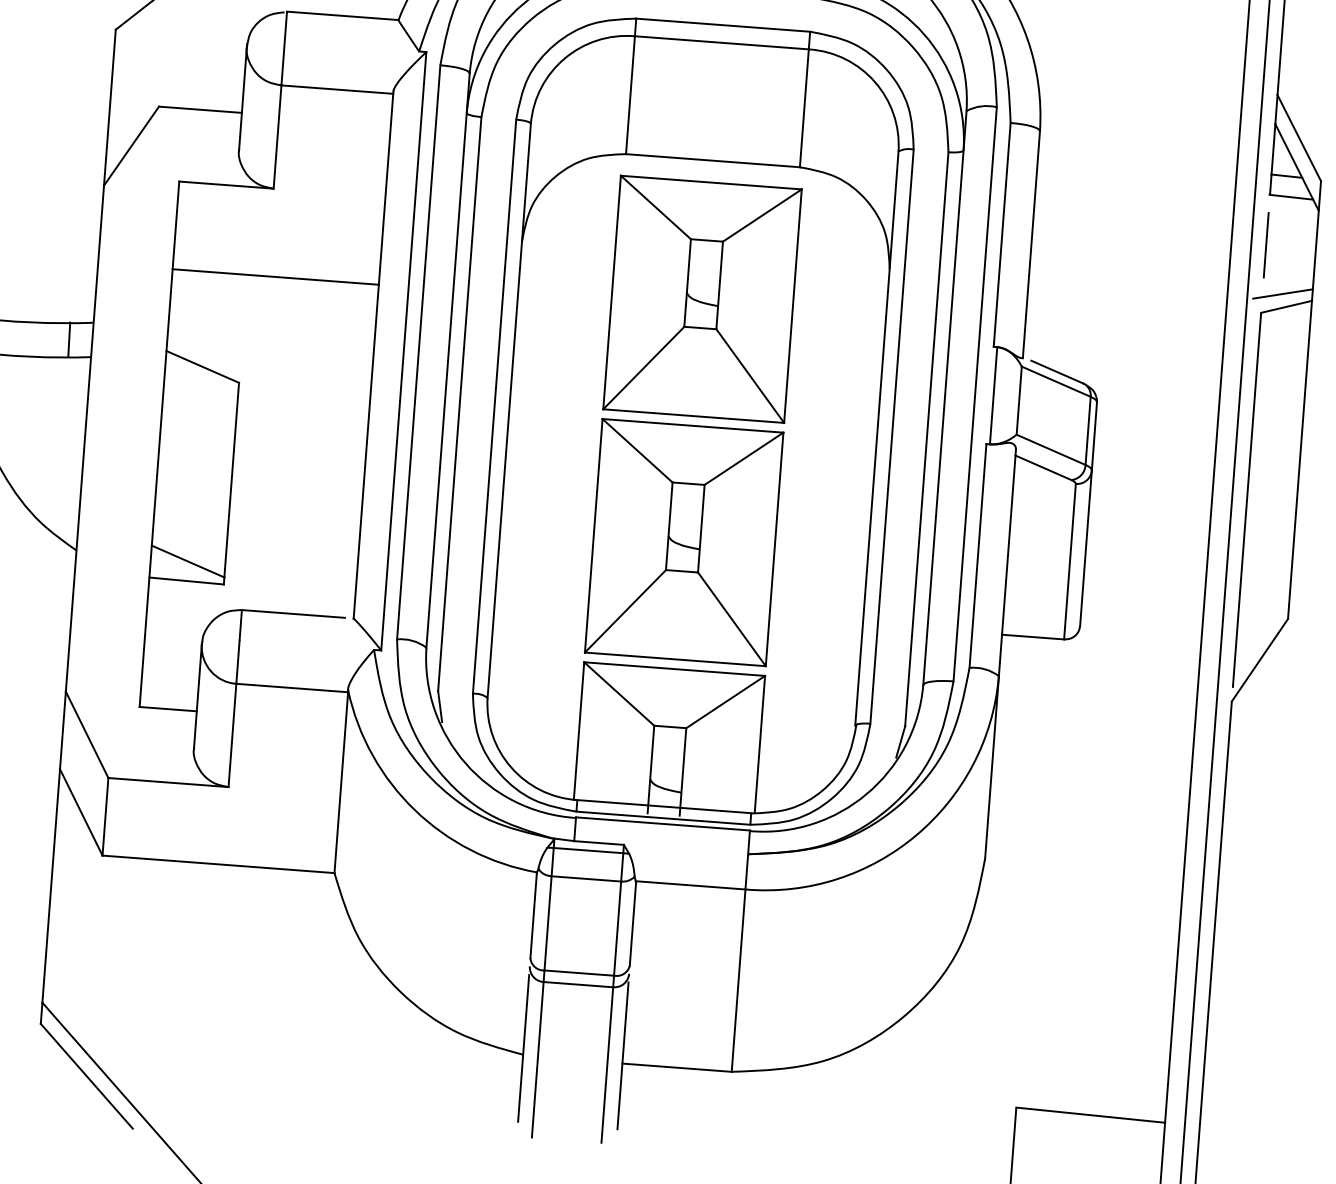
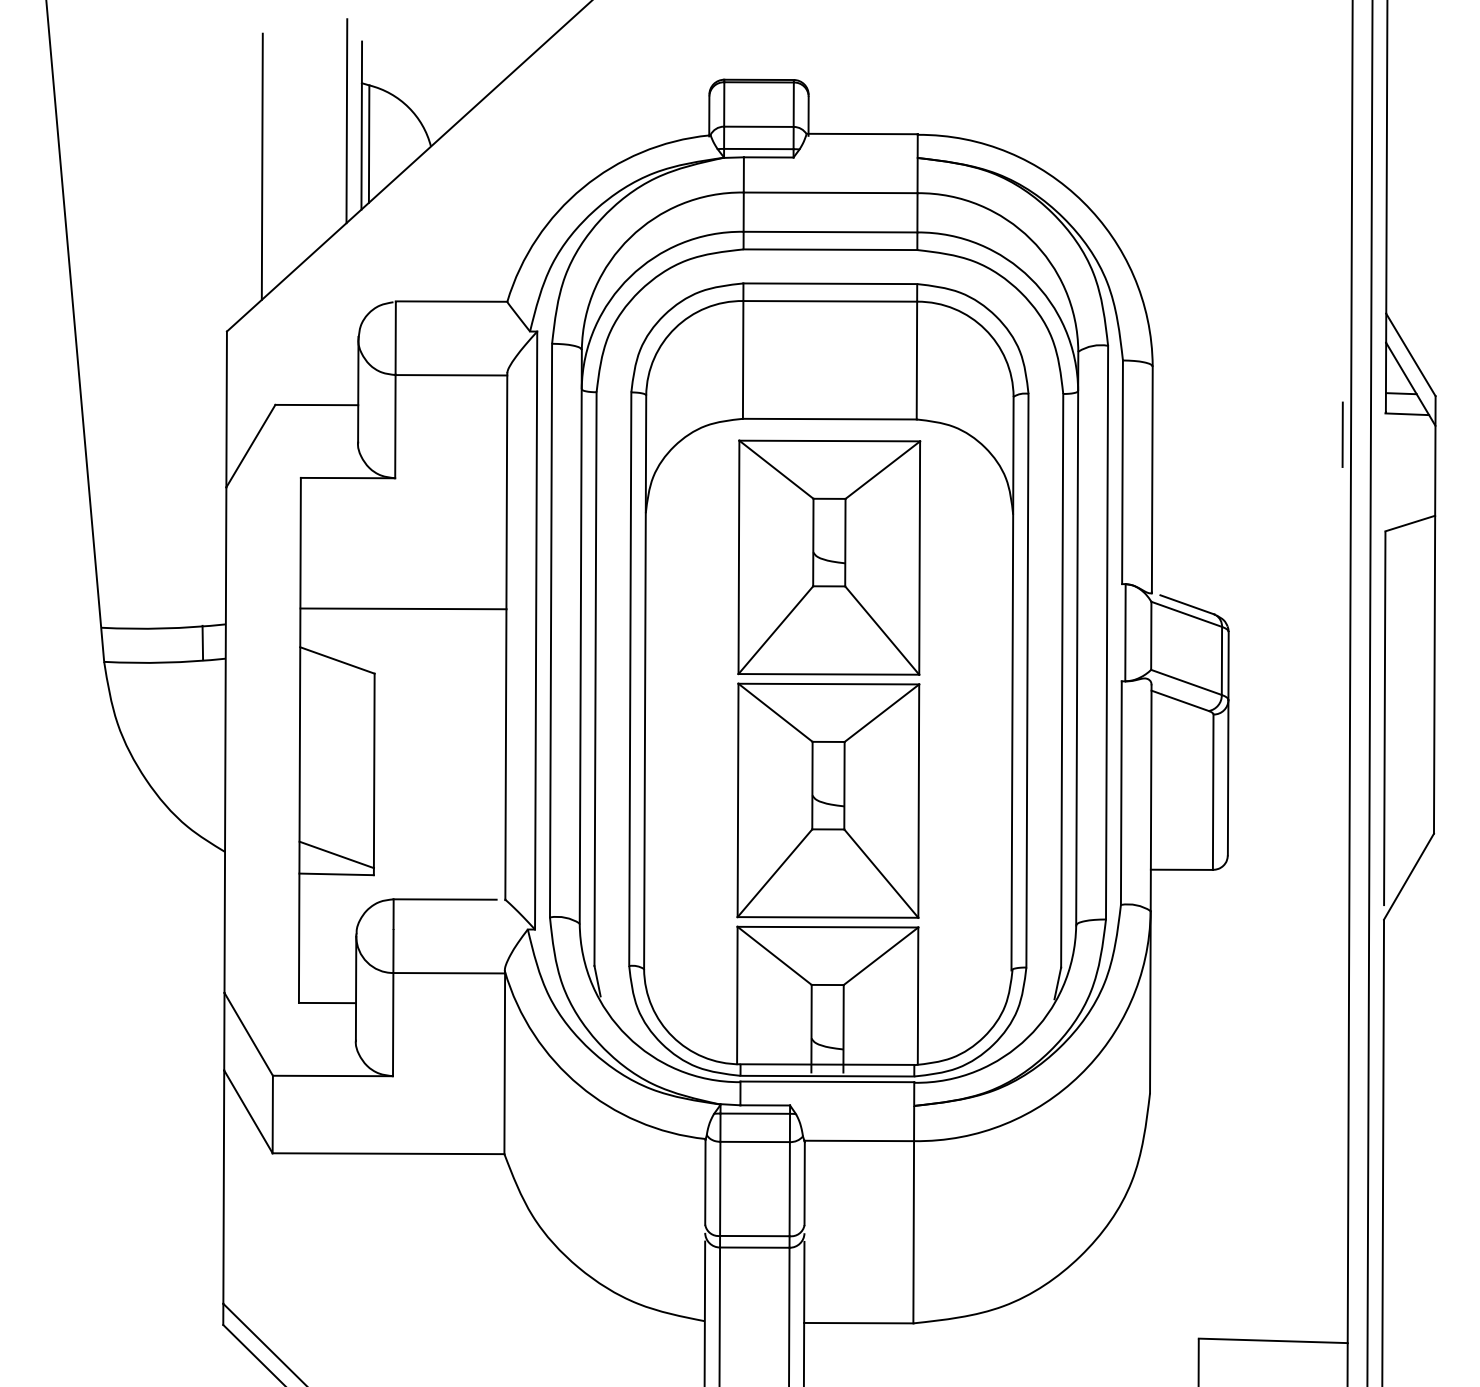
line: (1266, 244) -> (1342, 434), moved
line: (275, 276) -> (403, 608), moved
line: (1282, 293) -> (1405, 510), removed

